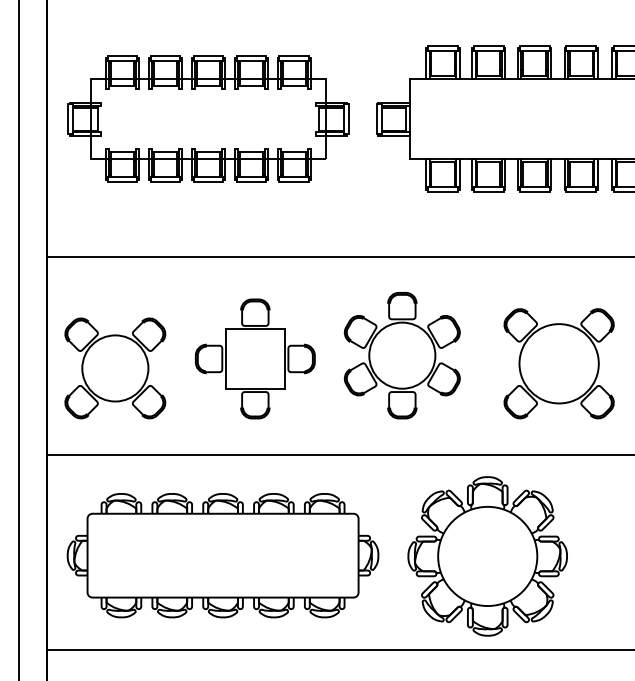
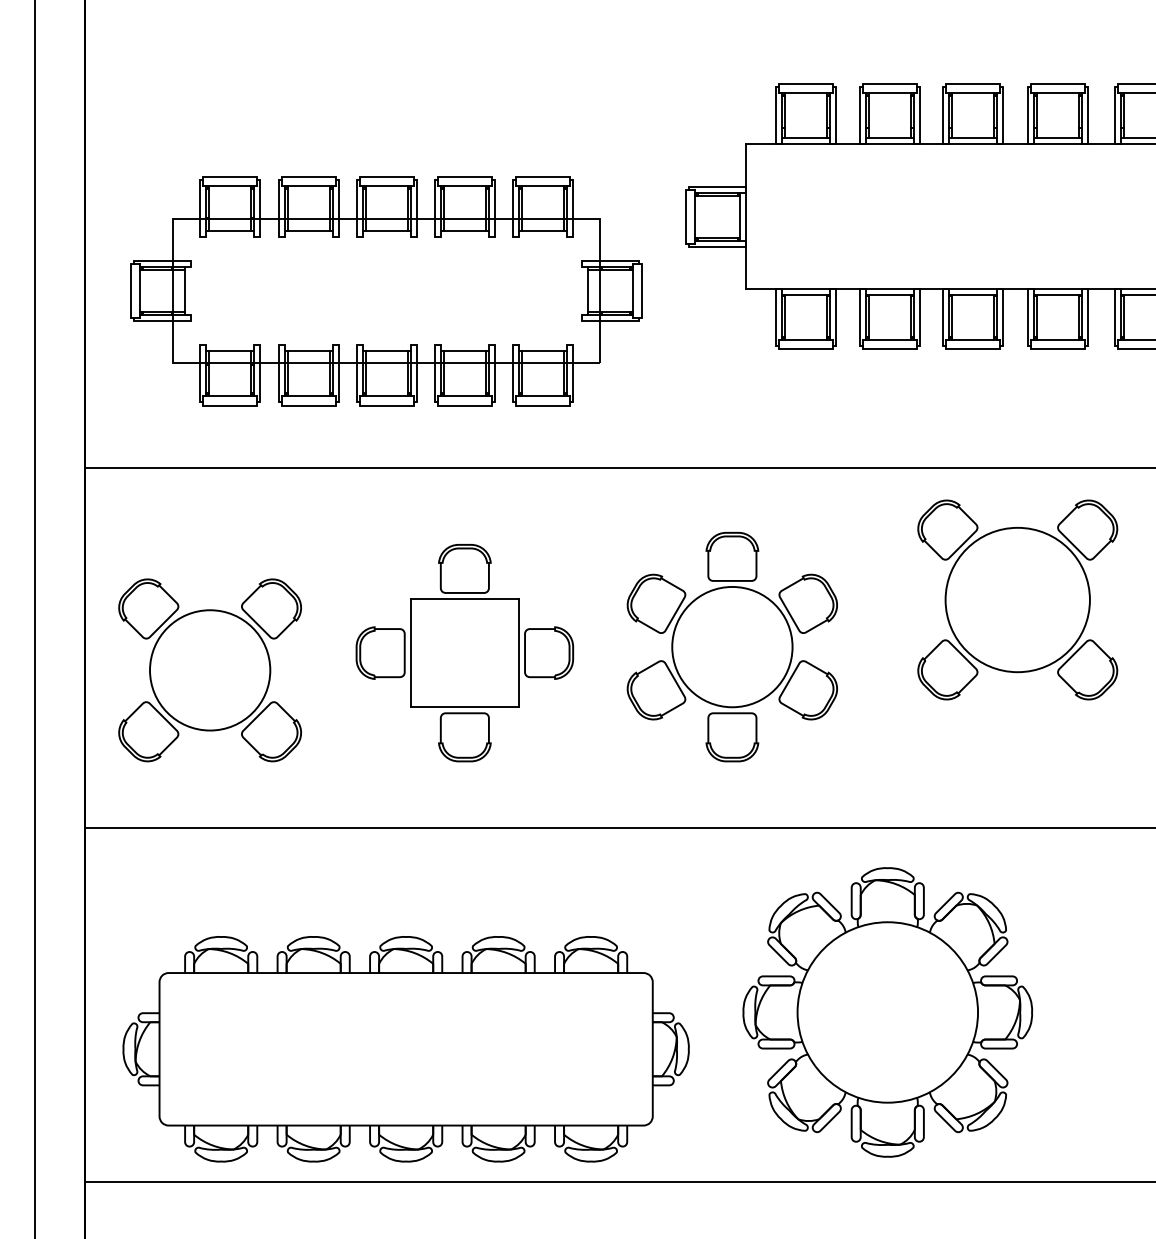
part: (208, 118) -> (386, 290), moved
part: (558, 363) -> (1016, 599), moved
part: (222, 555) -> (405, 1048), moved

